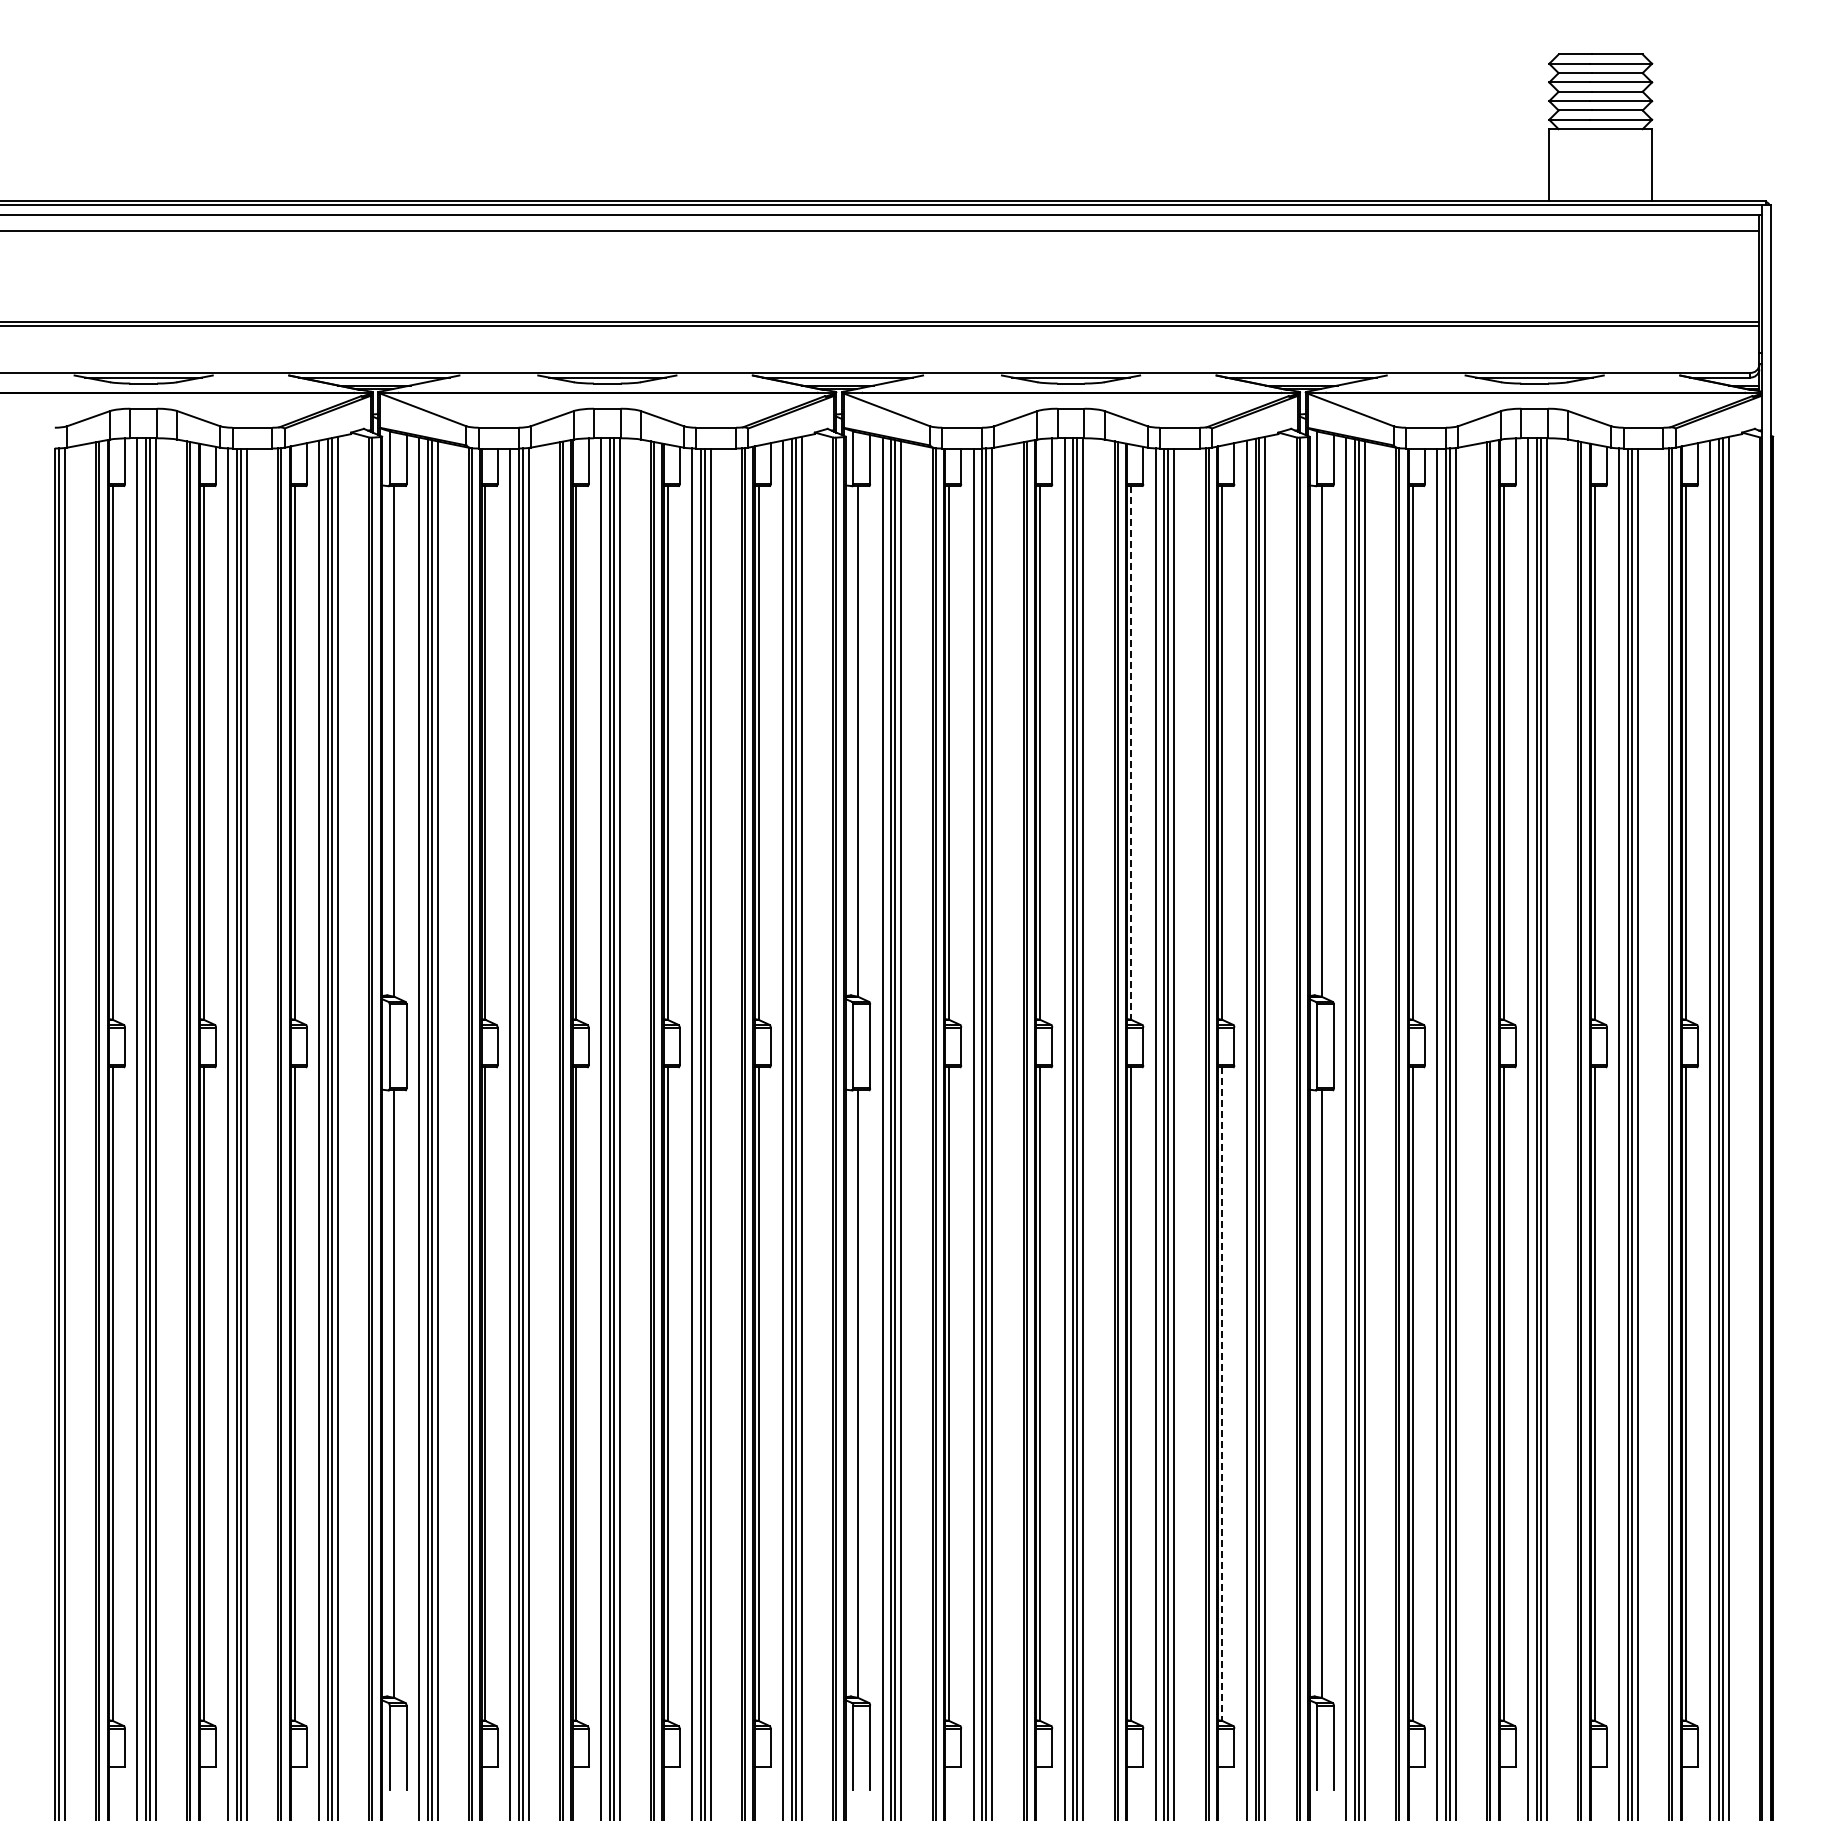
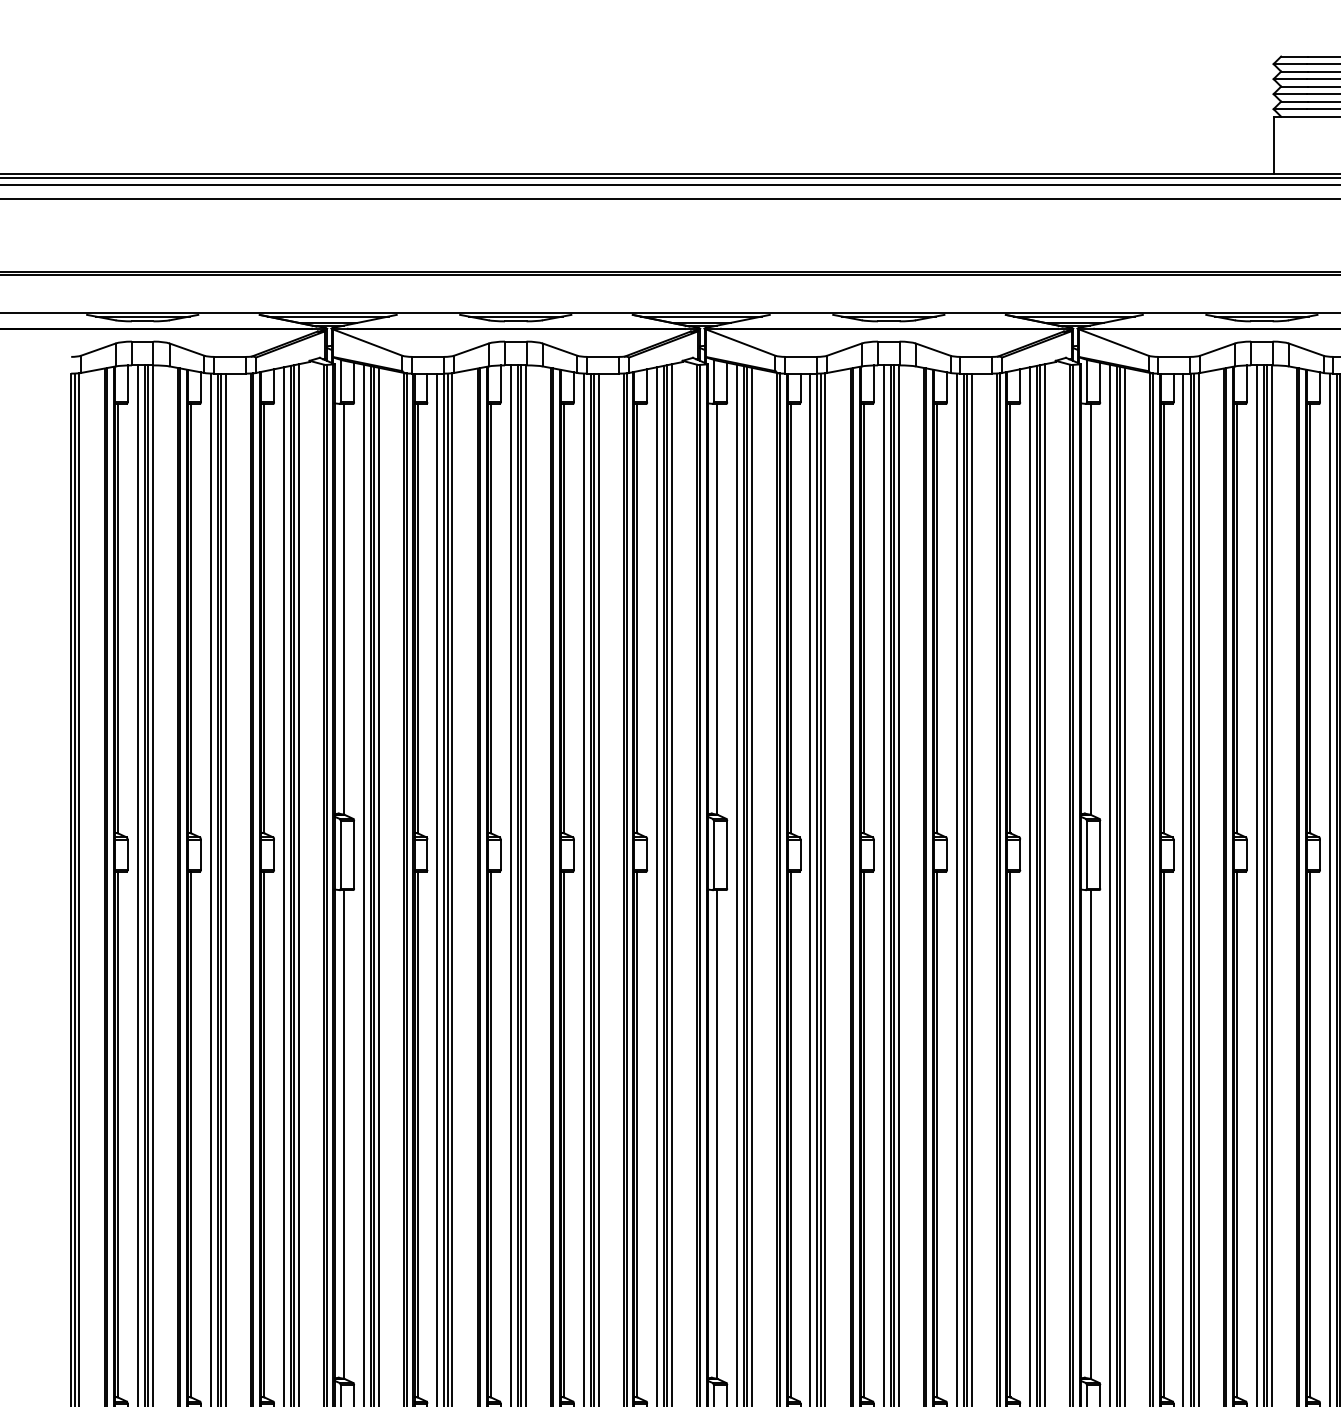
line: (1131, 752) -> (937, 618), dashed -> solid
line: (1222, 1394) -> (1010, 1134), dashed -> solid

